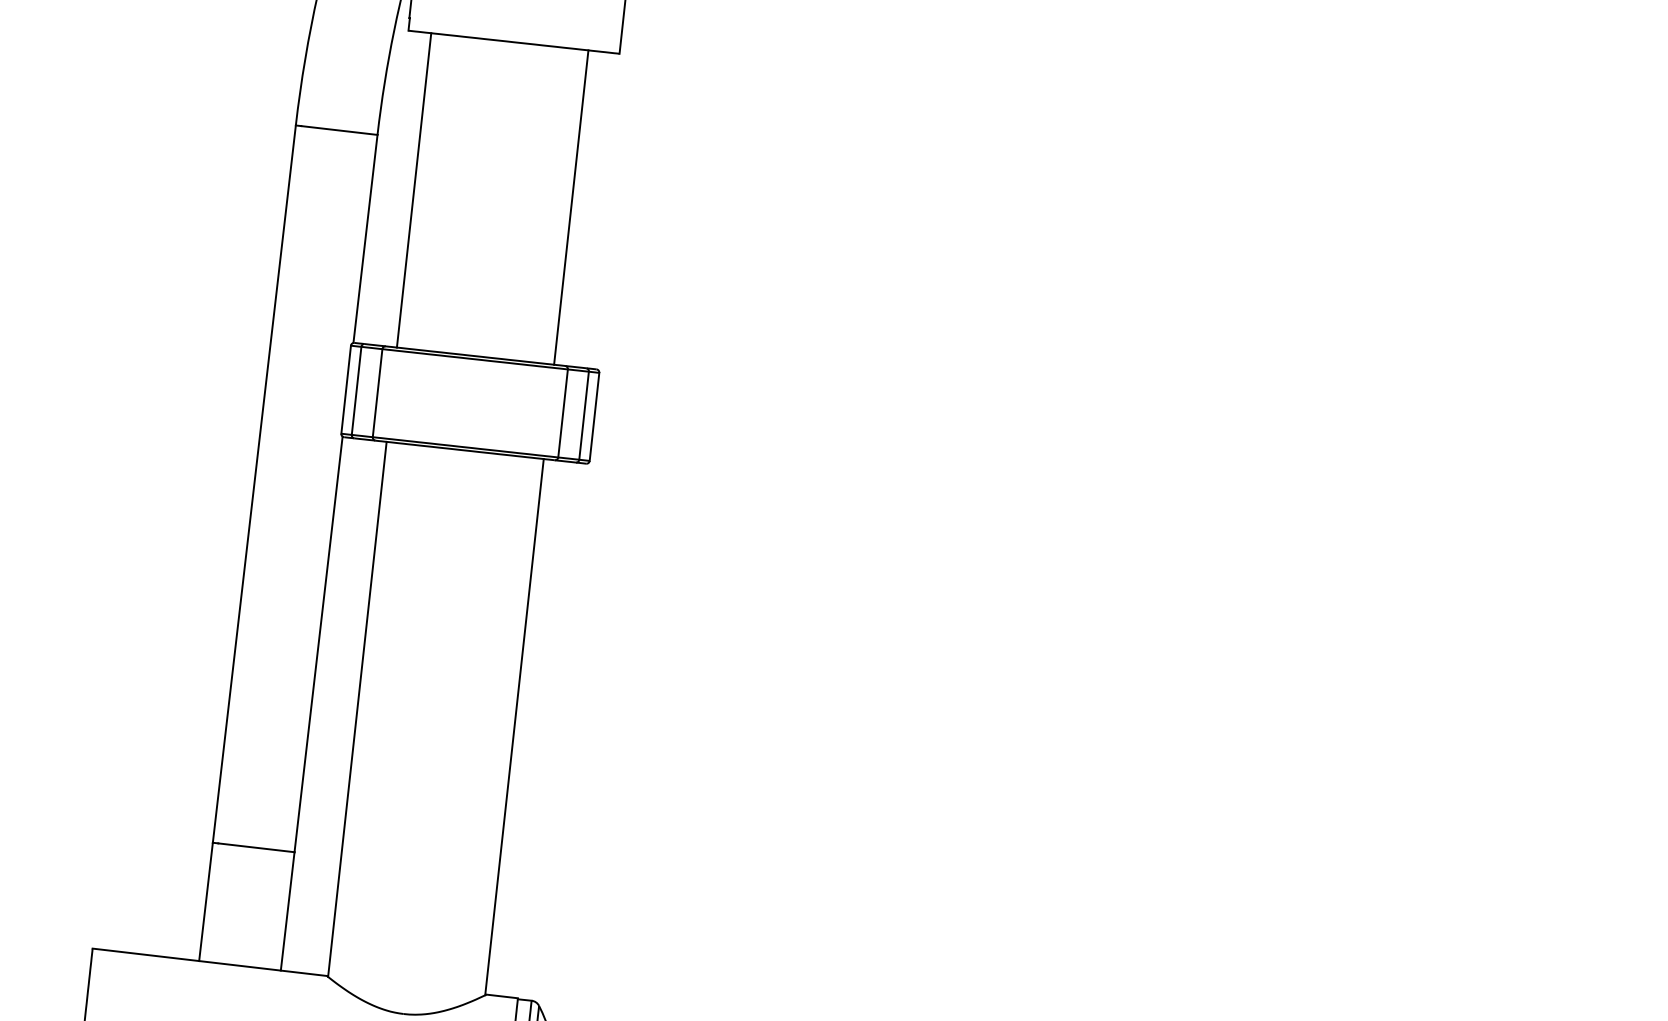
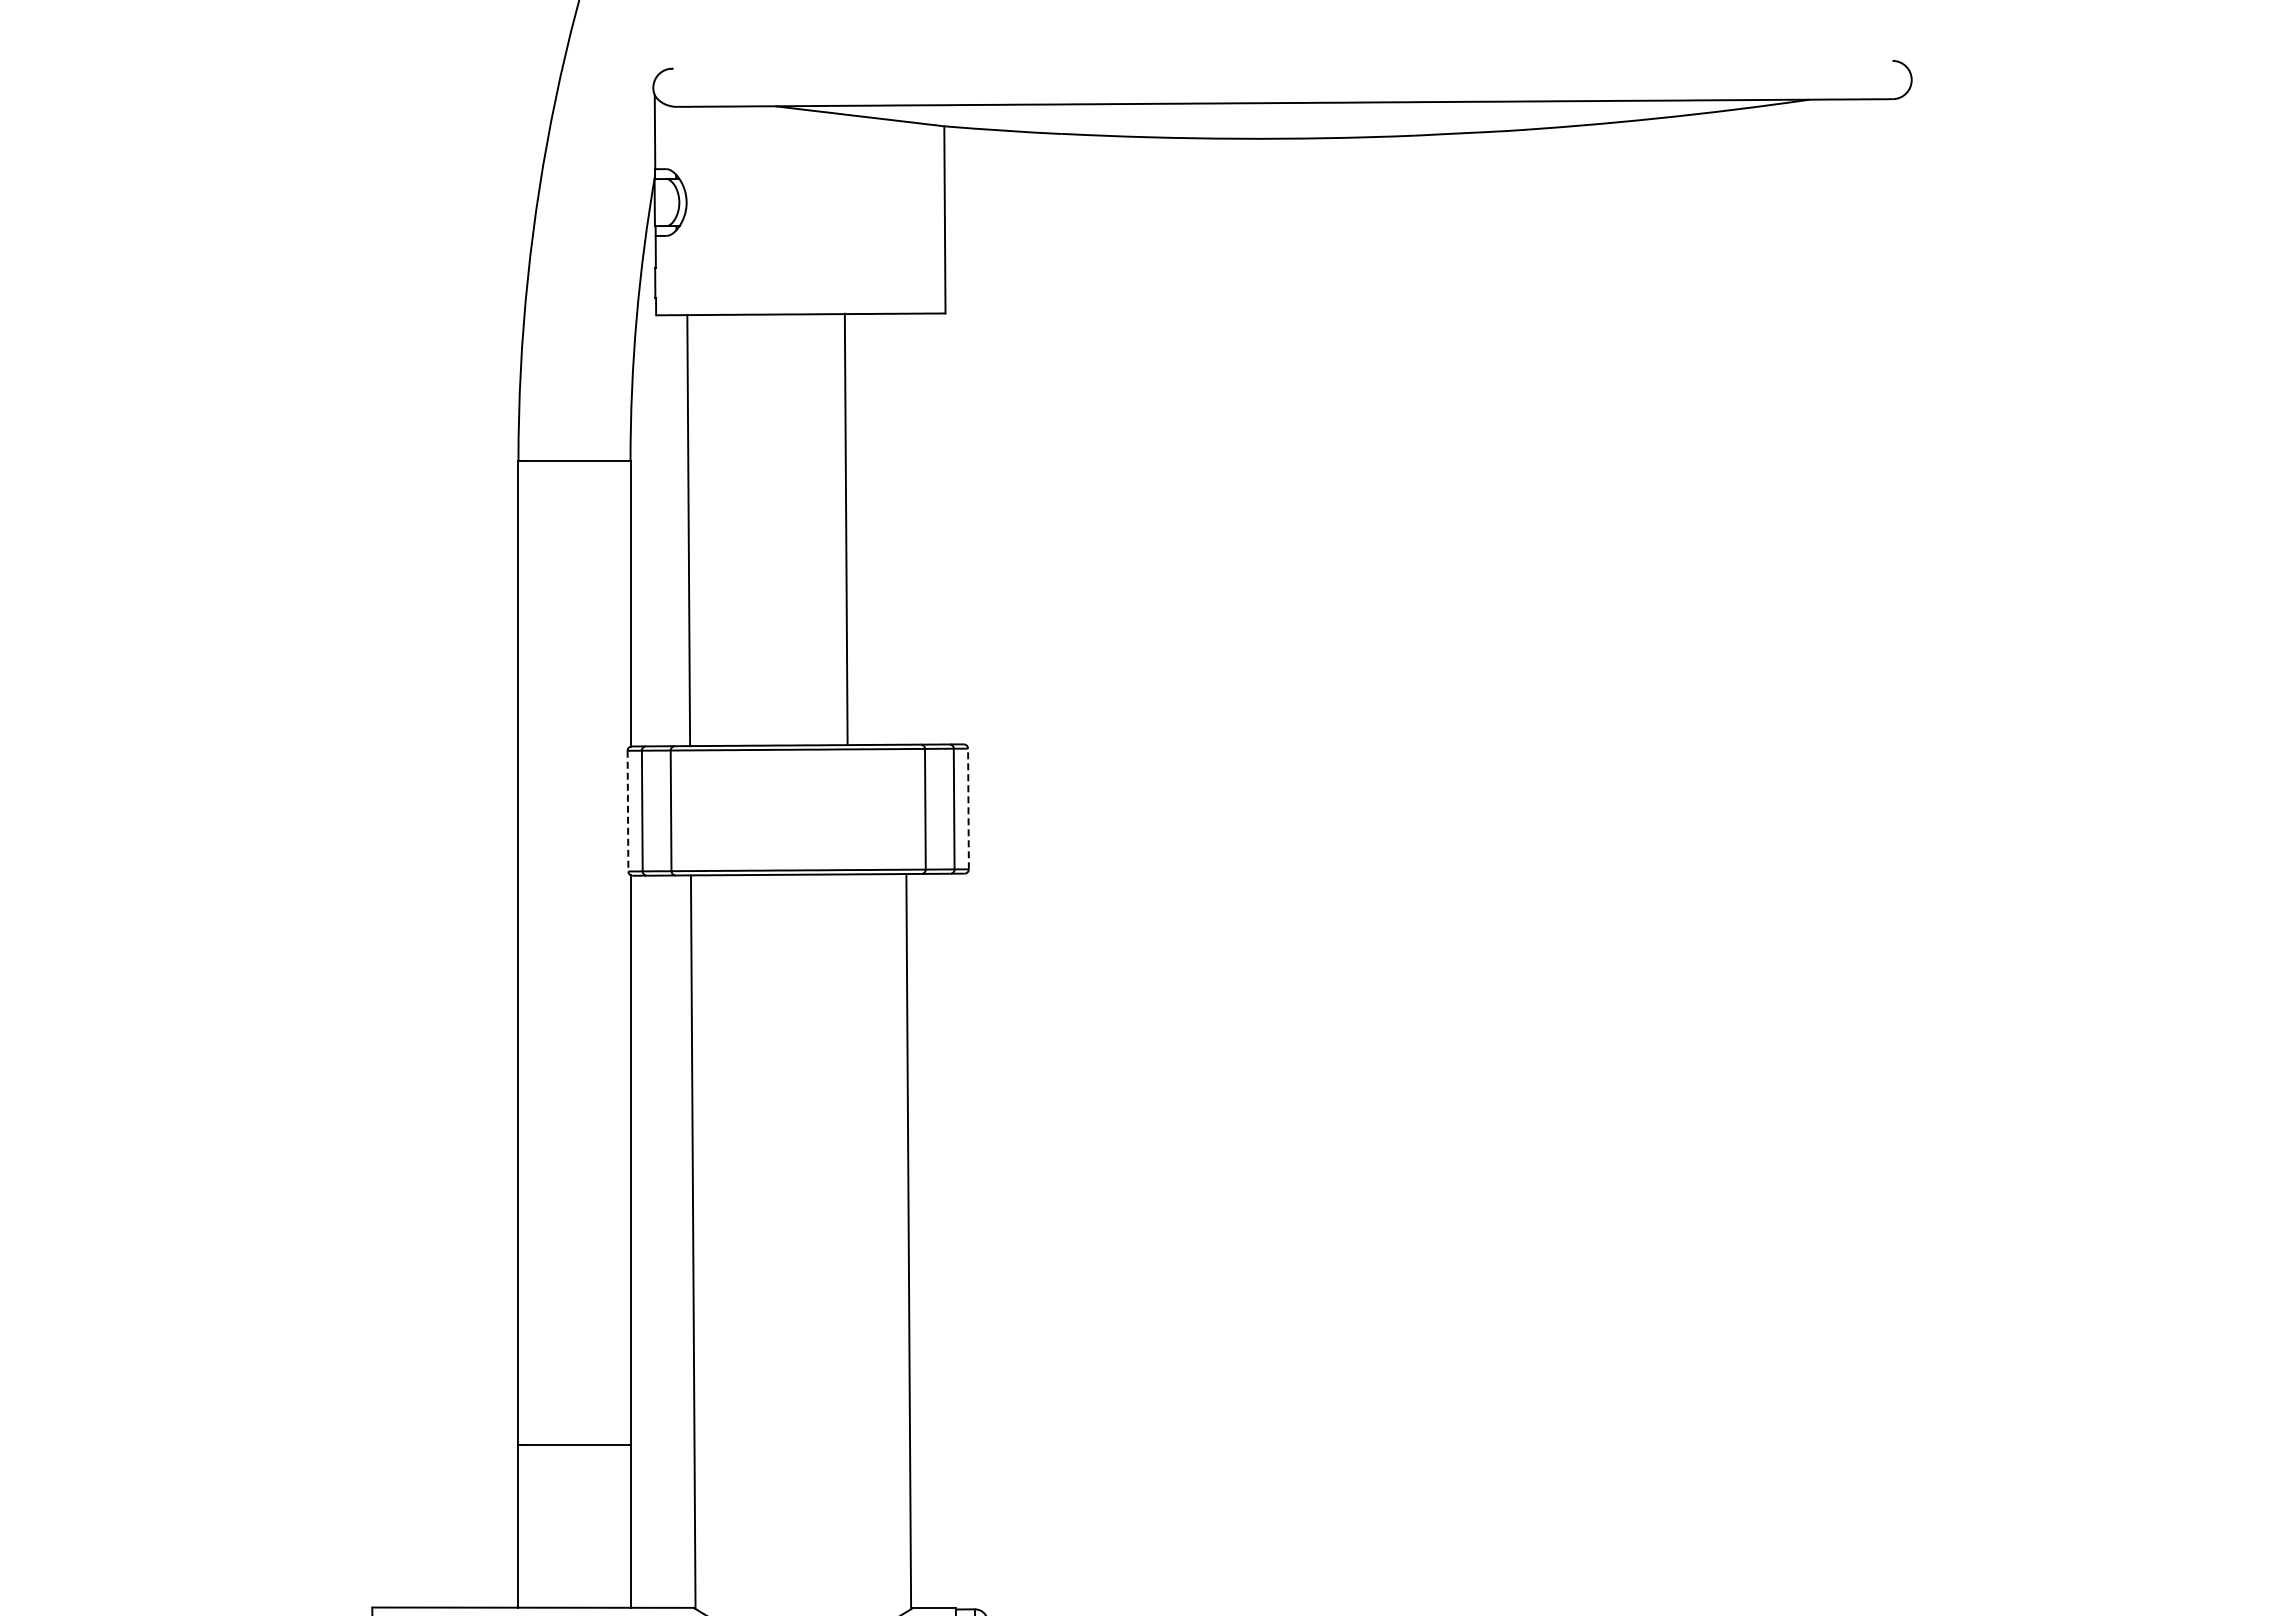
line: (570, 206) -> (845, 528), moved
line: (346, 390) -> (628, 811), solid -> dashed
line: (594, 416) -> (968, 808), solid -> dashed

